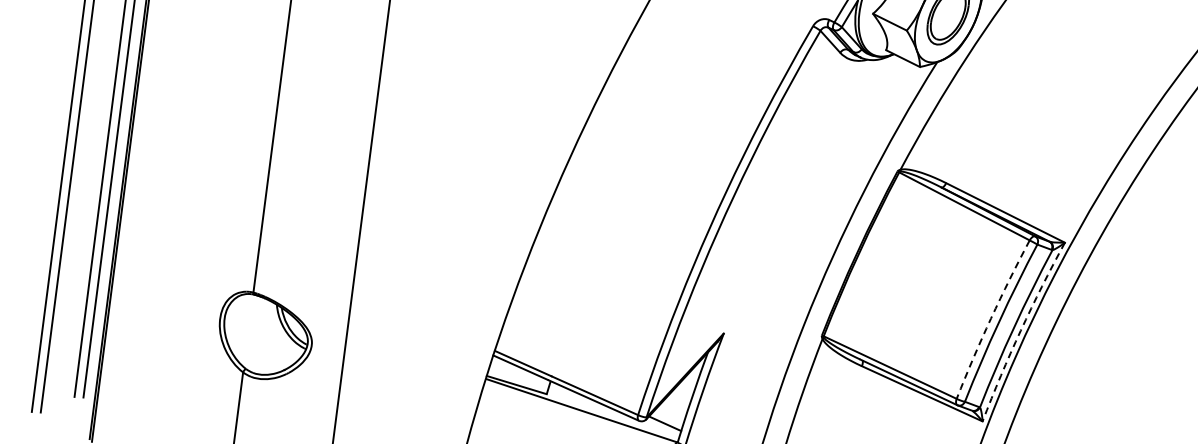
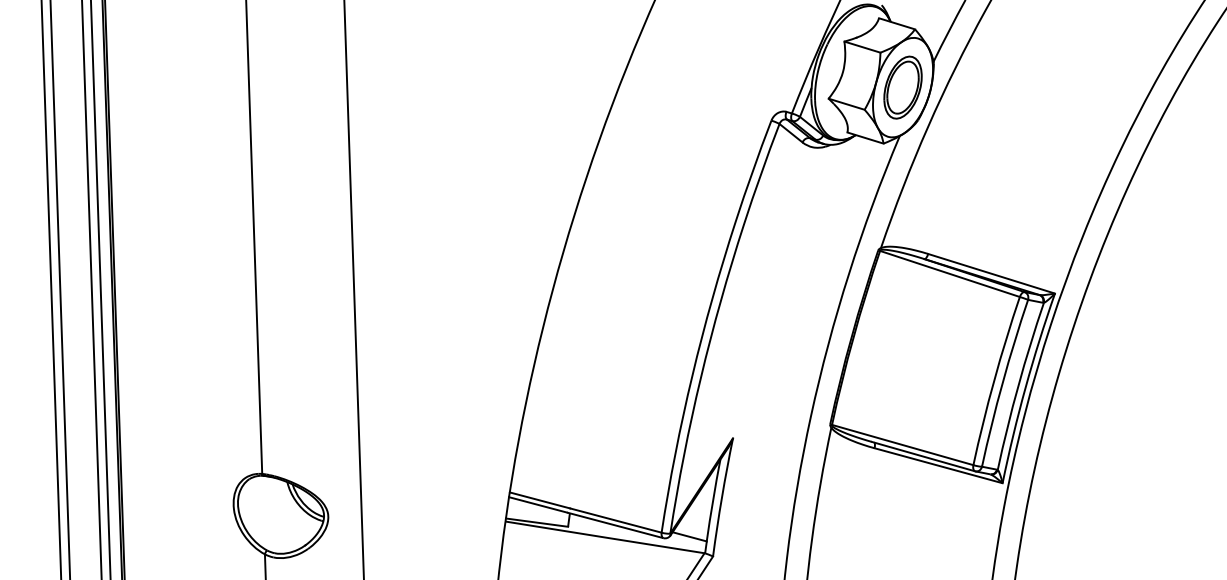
arc: (991, 318) -> (994, 380), dashed -> solid
arc: (1020, 330) -> (1025, 387), dashed -> solid

